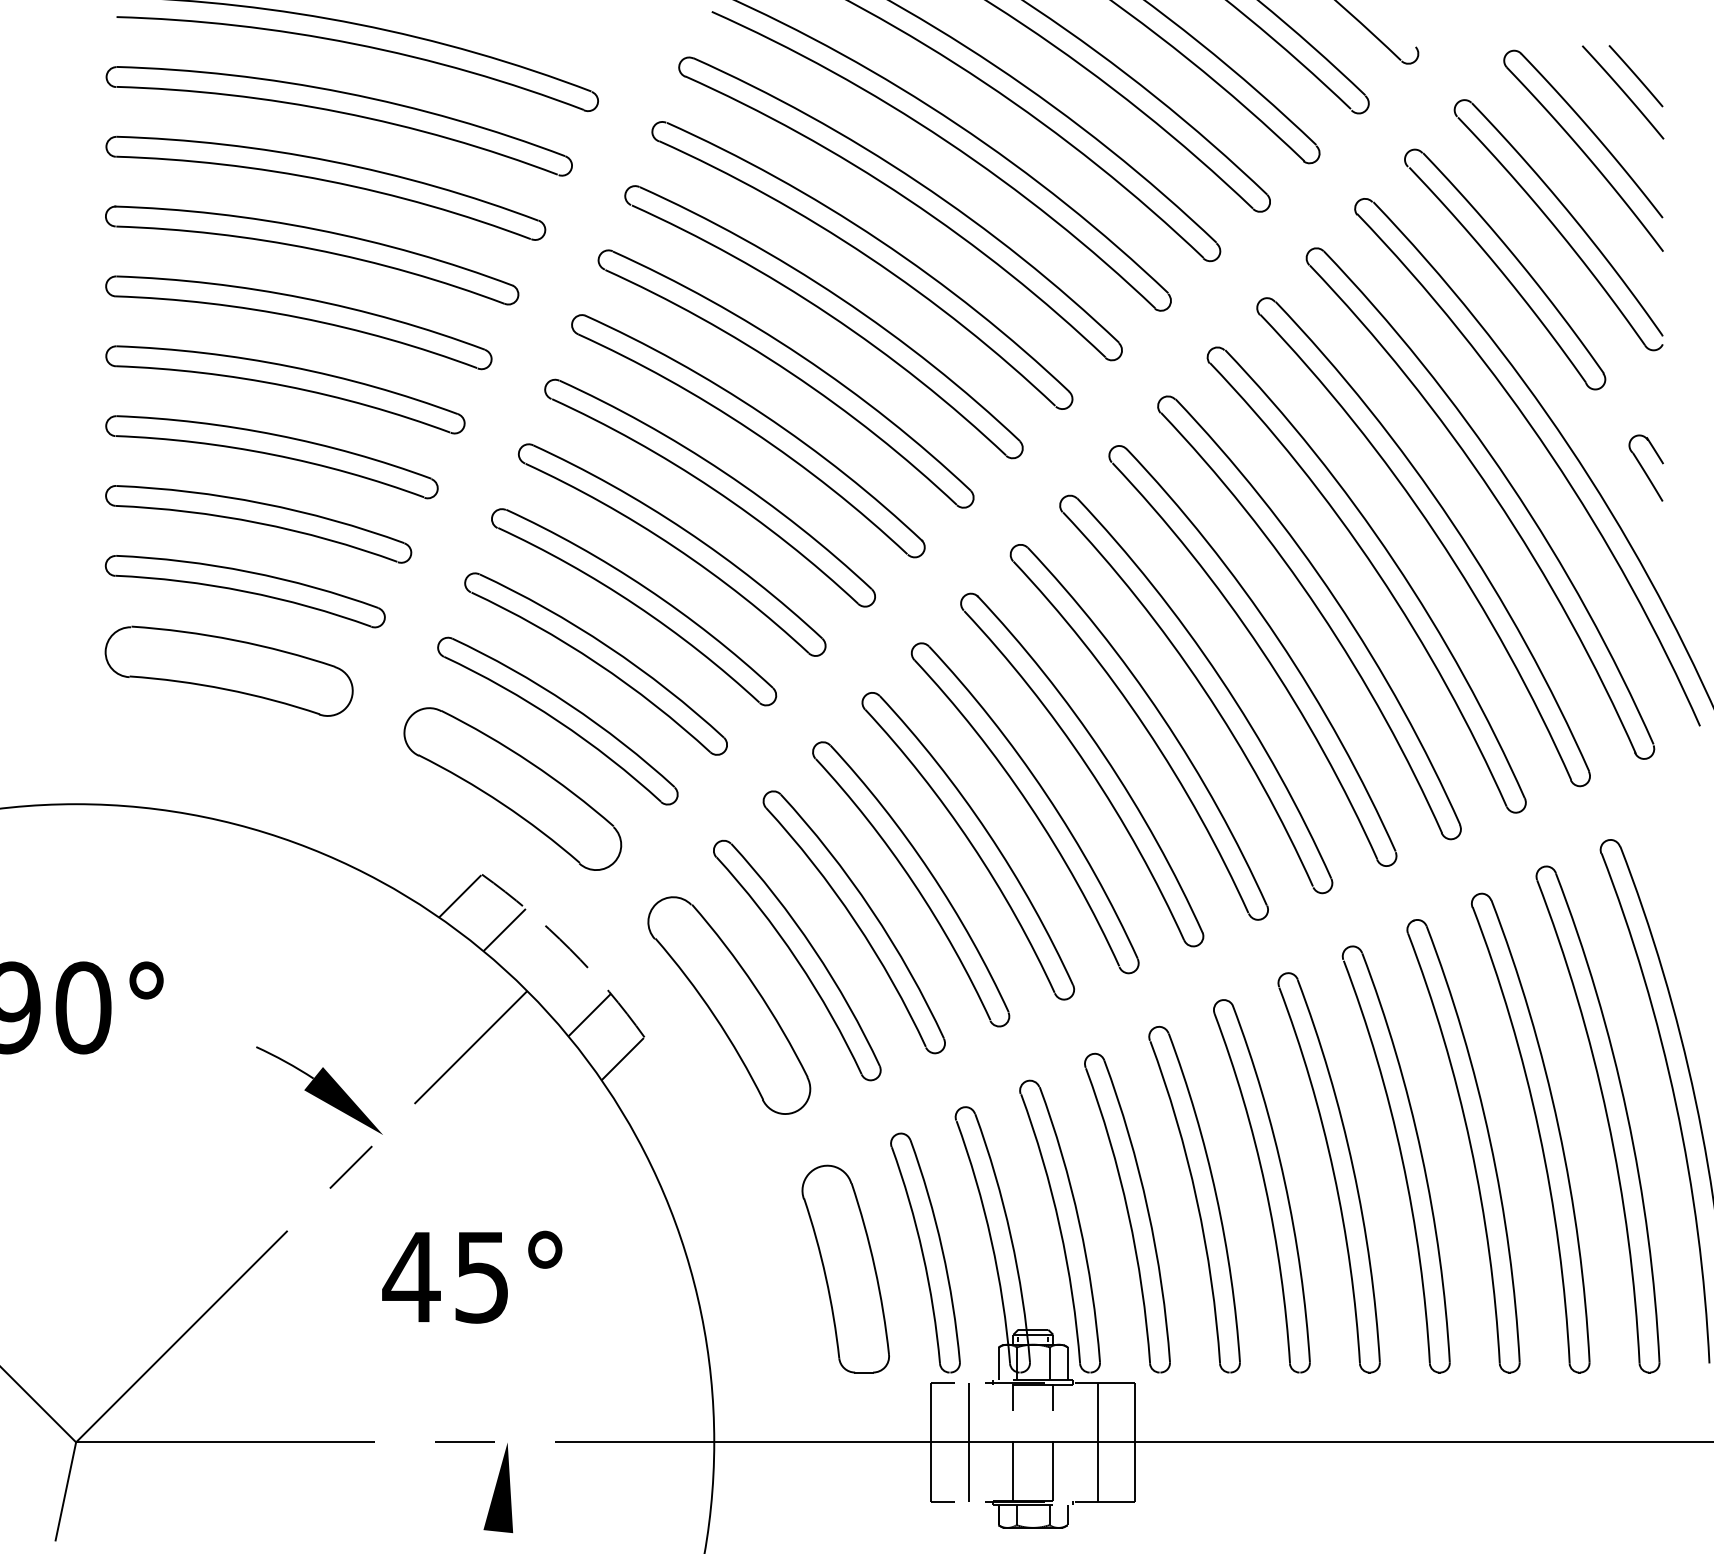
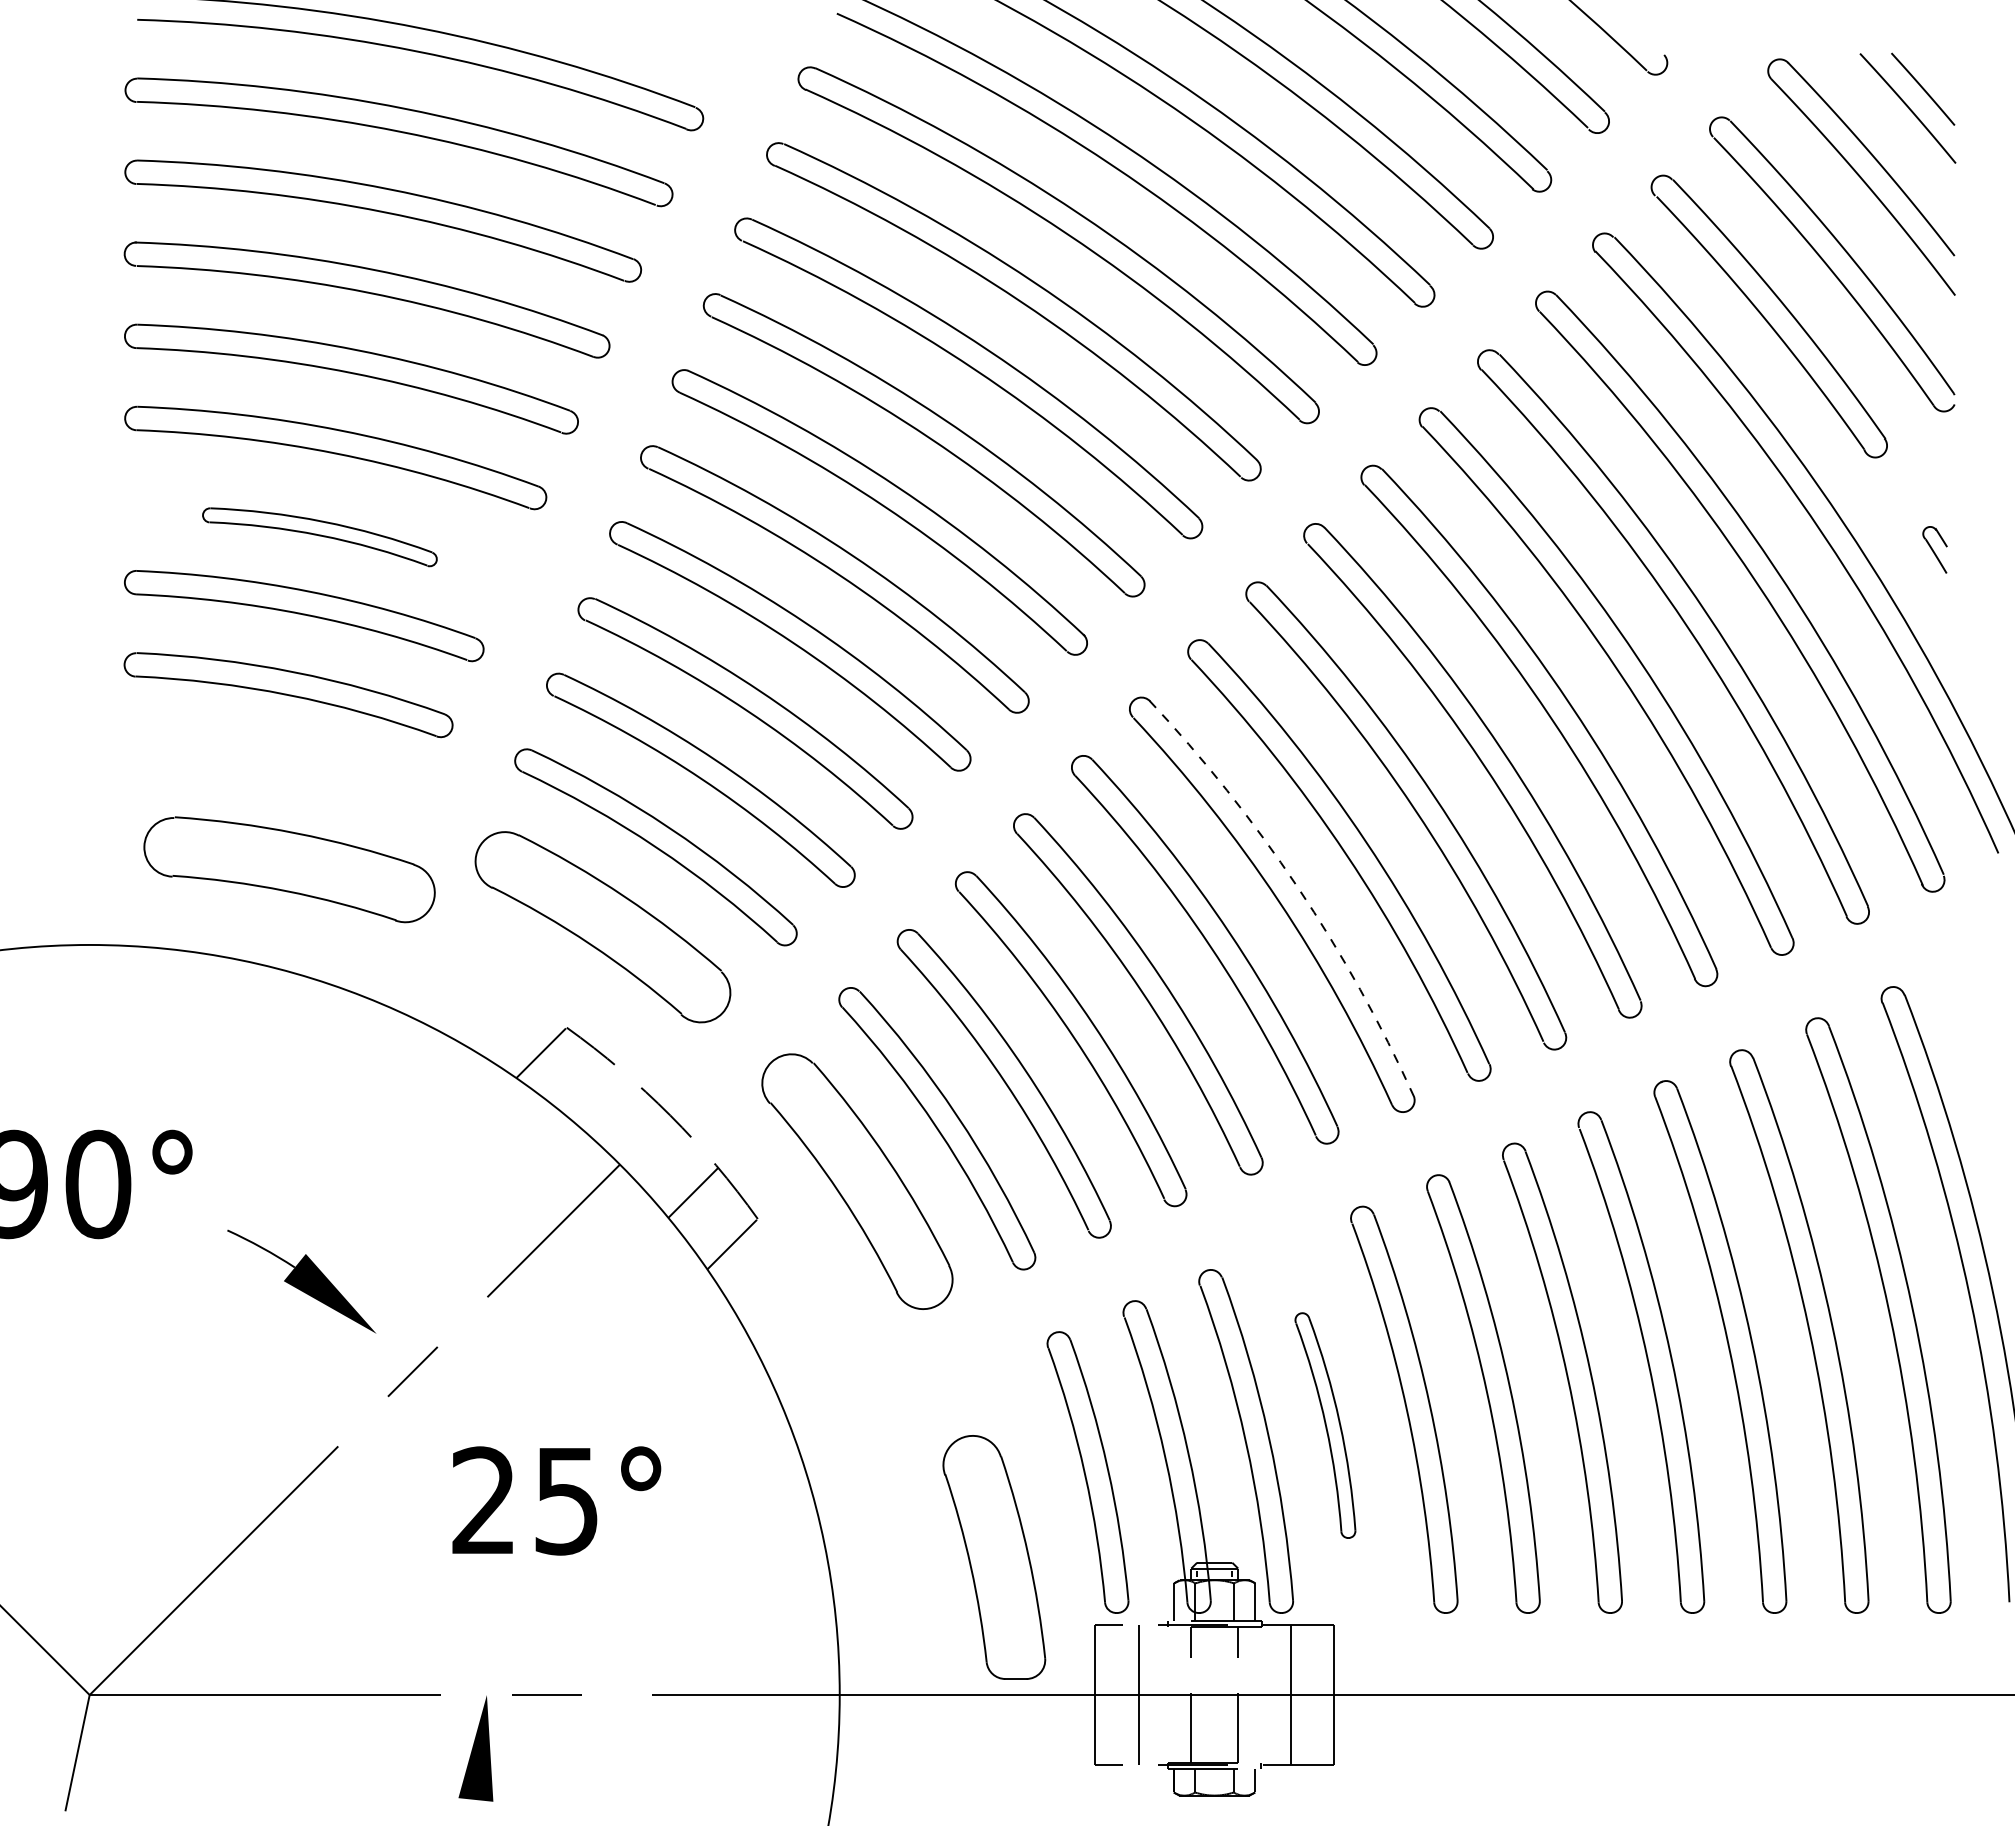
part: (271, 457) -> (319, 537), size x0.6
part: (1645, 467) -> (1934, 549), size x0.6
part: (229, 671) -> (289, 869), moved
arc: (1103, 755) -> (1297, 887), solid -> dashed
line: (504, 929) -> (593, 1092), removed
part: (319, 1090) -> (301, 1281), moved
part: (1127, 1213) -> (1325, 1425), size x0.6
part: (845, 1269) -> (994, 1557), moved
text: (411, 1275) -> (483, 1499), 45° -> 25°
part: (497, 1487) -> (475, 1748), moved

